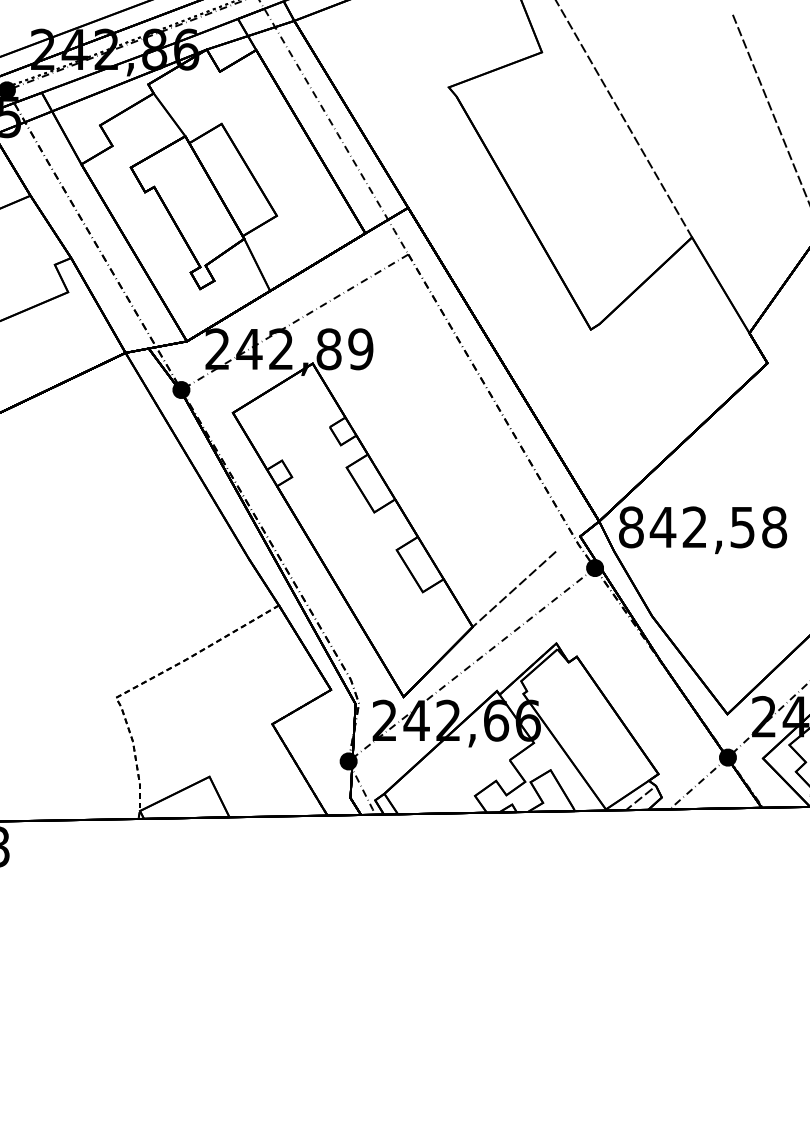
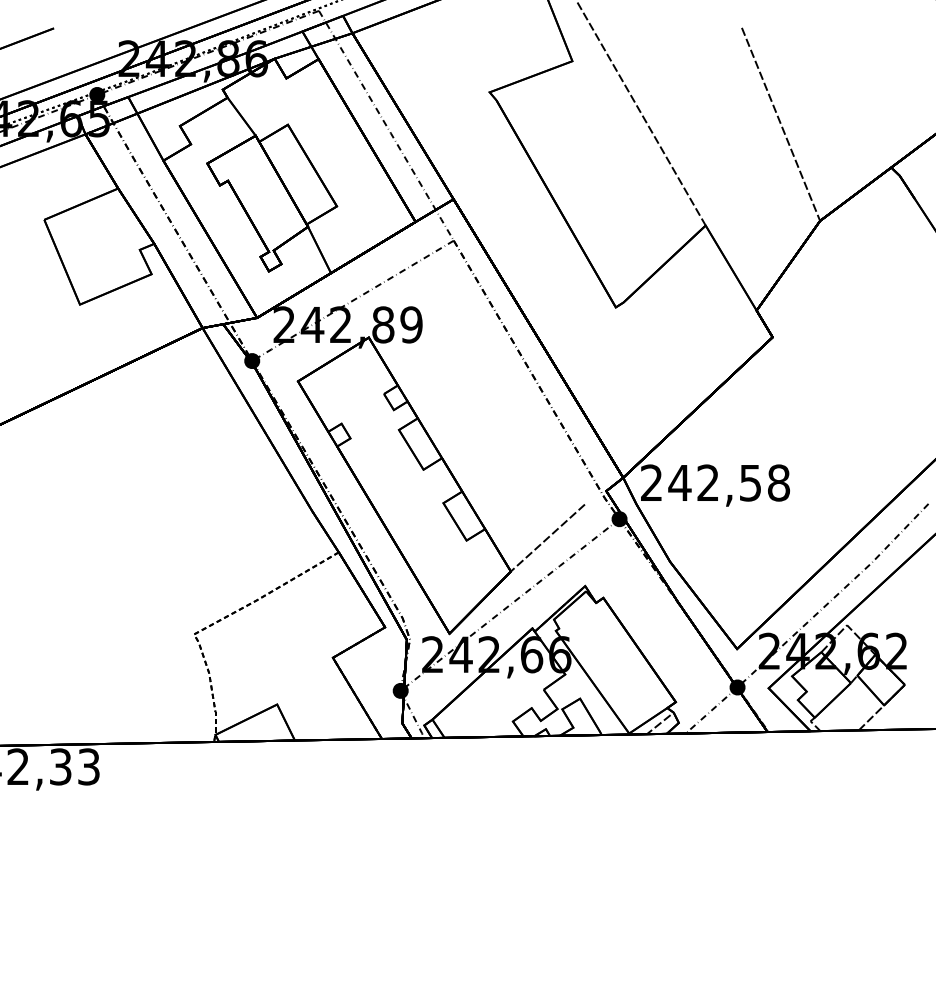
text: (631, 526) -> (651, 482), 842,58 -> 242,58

